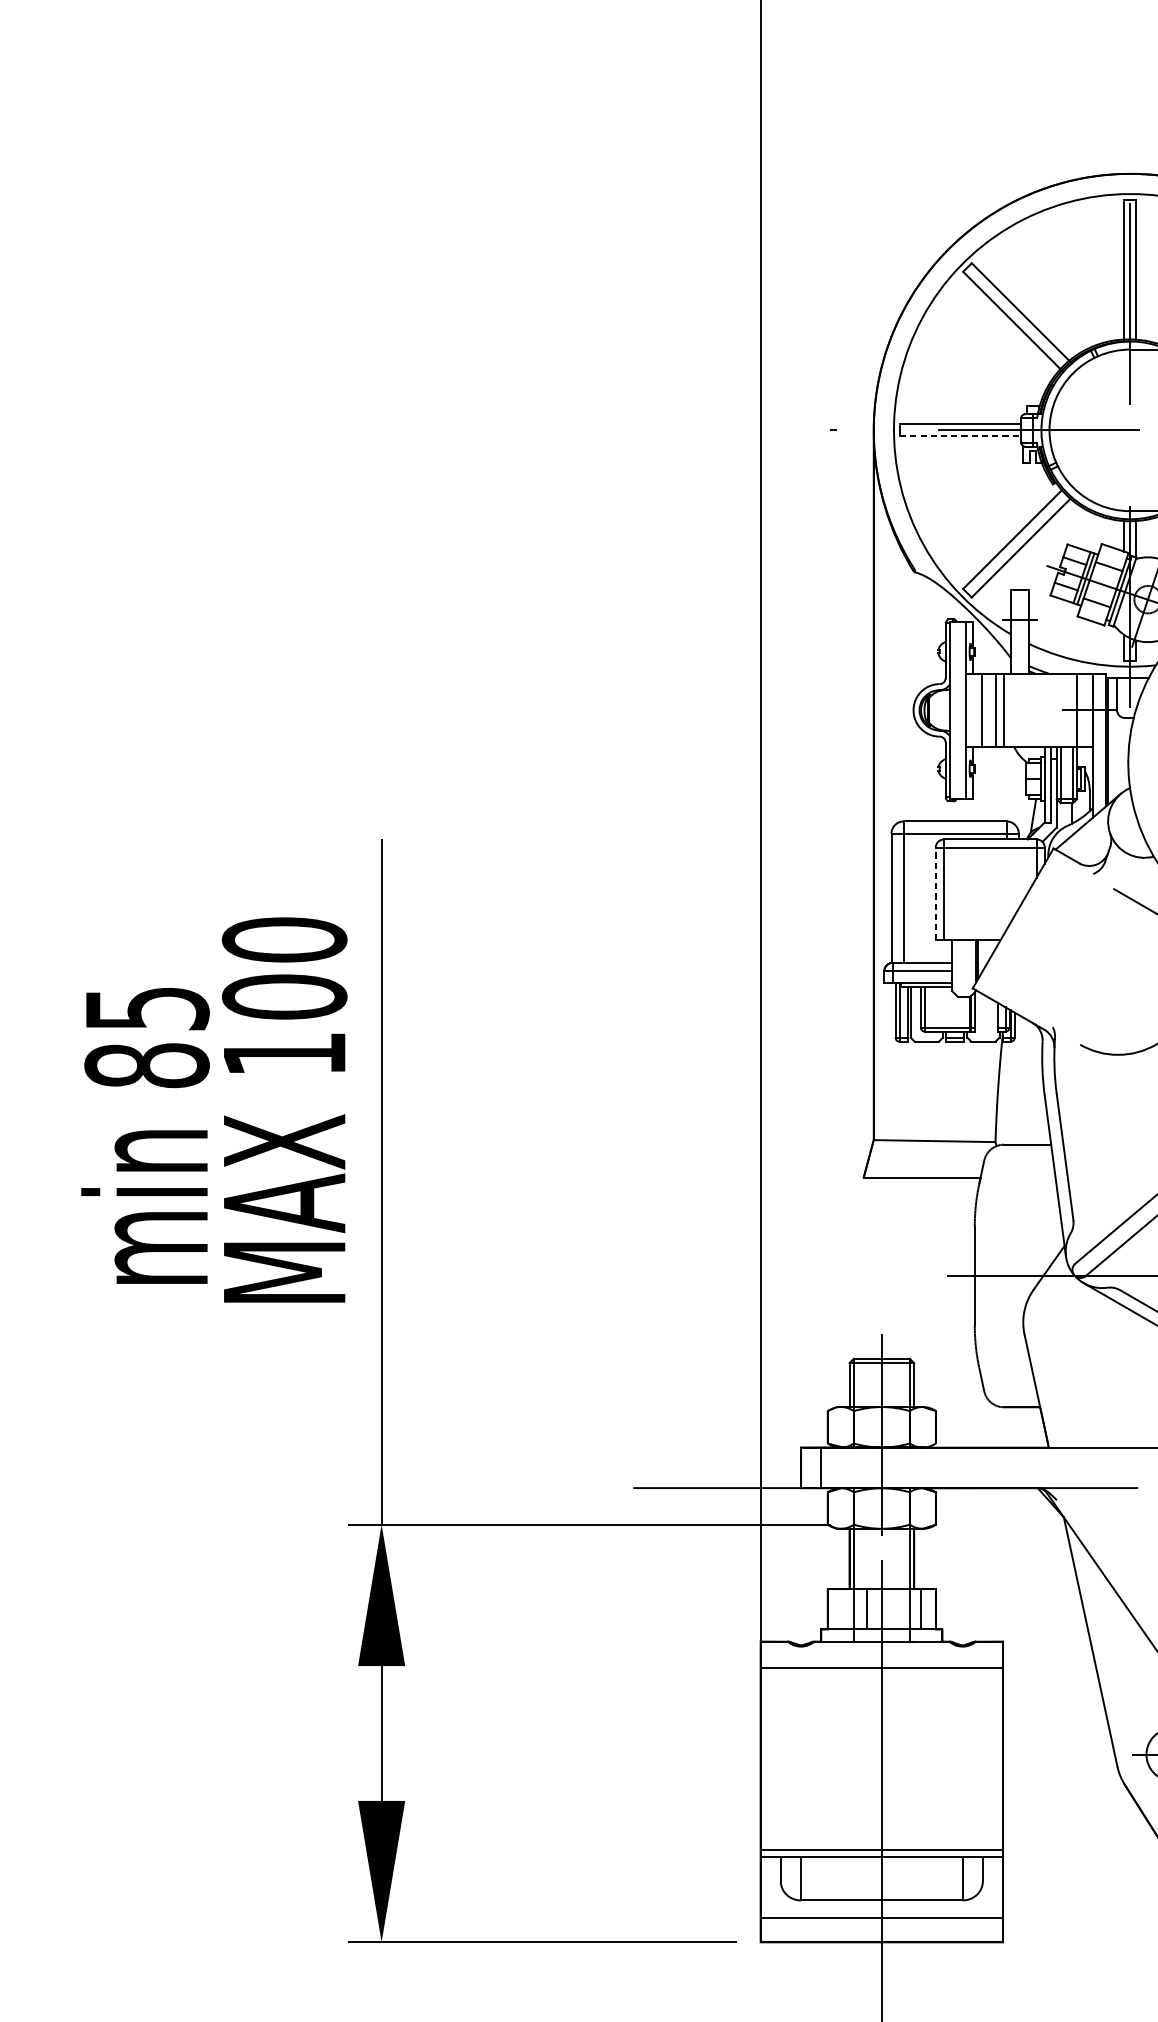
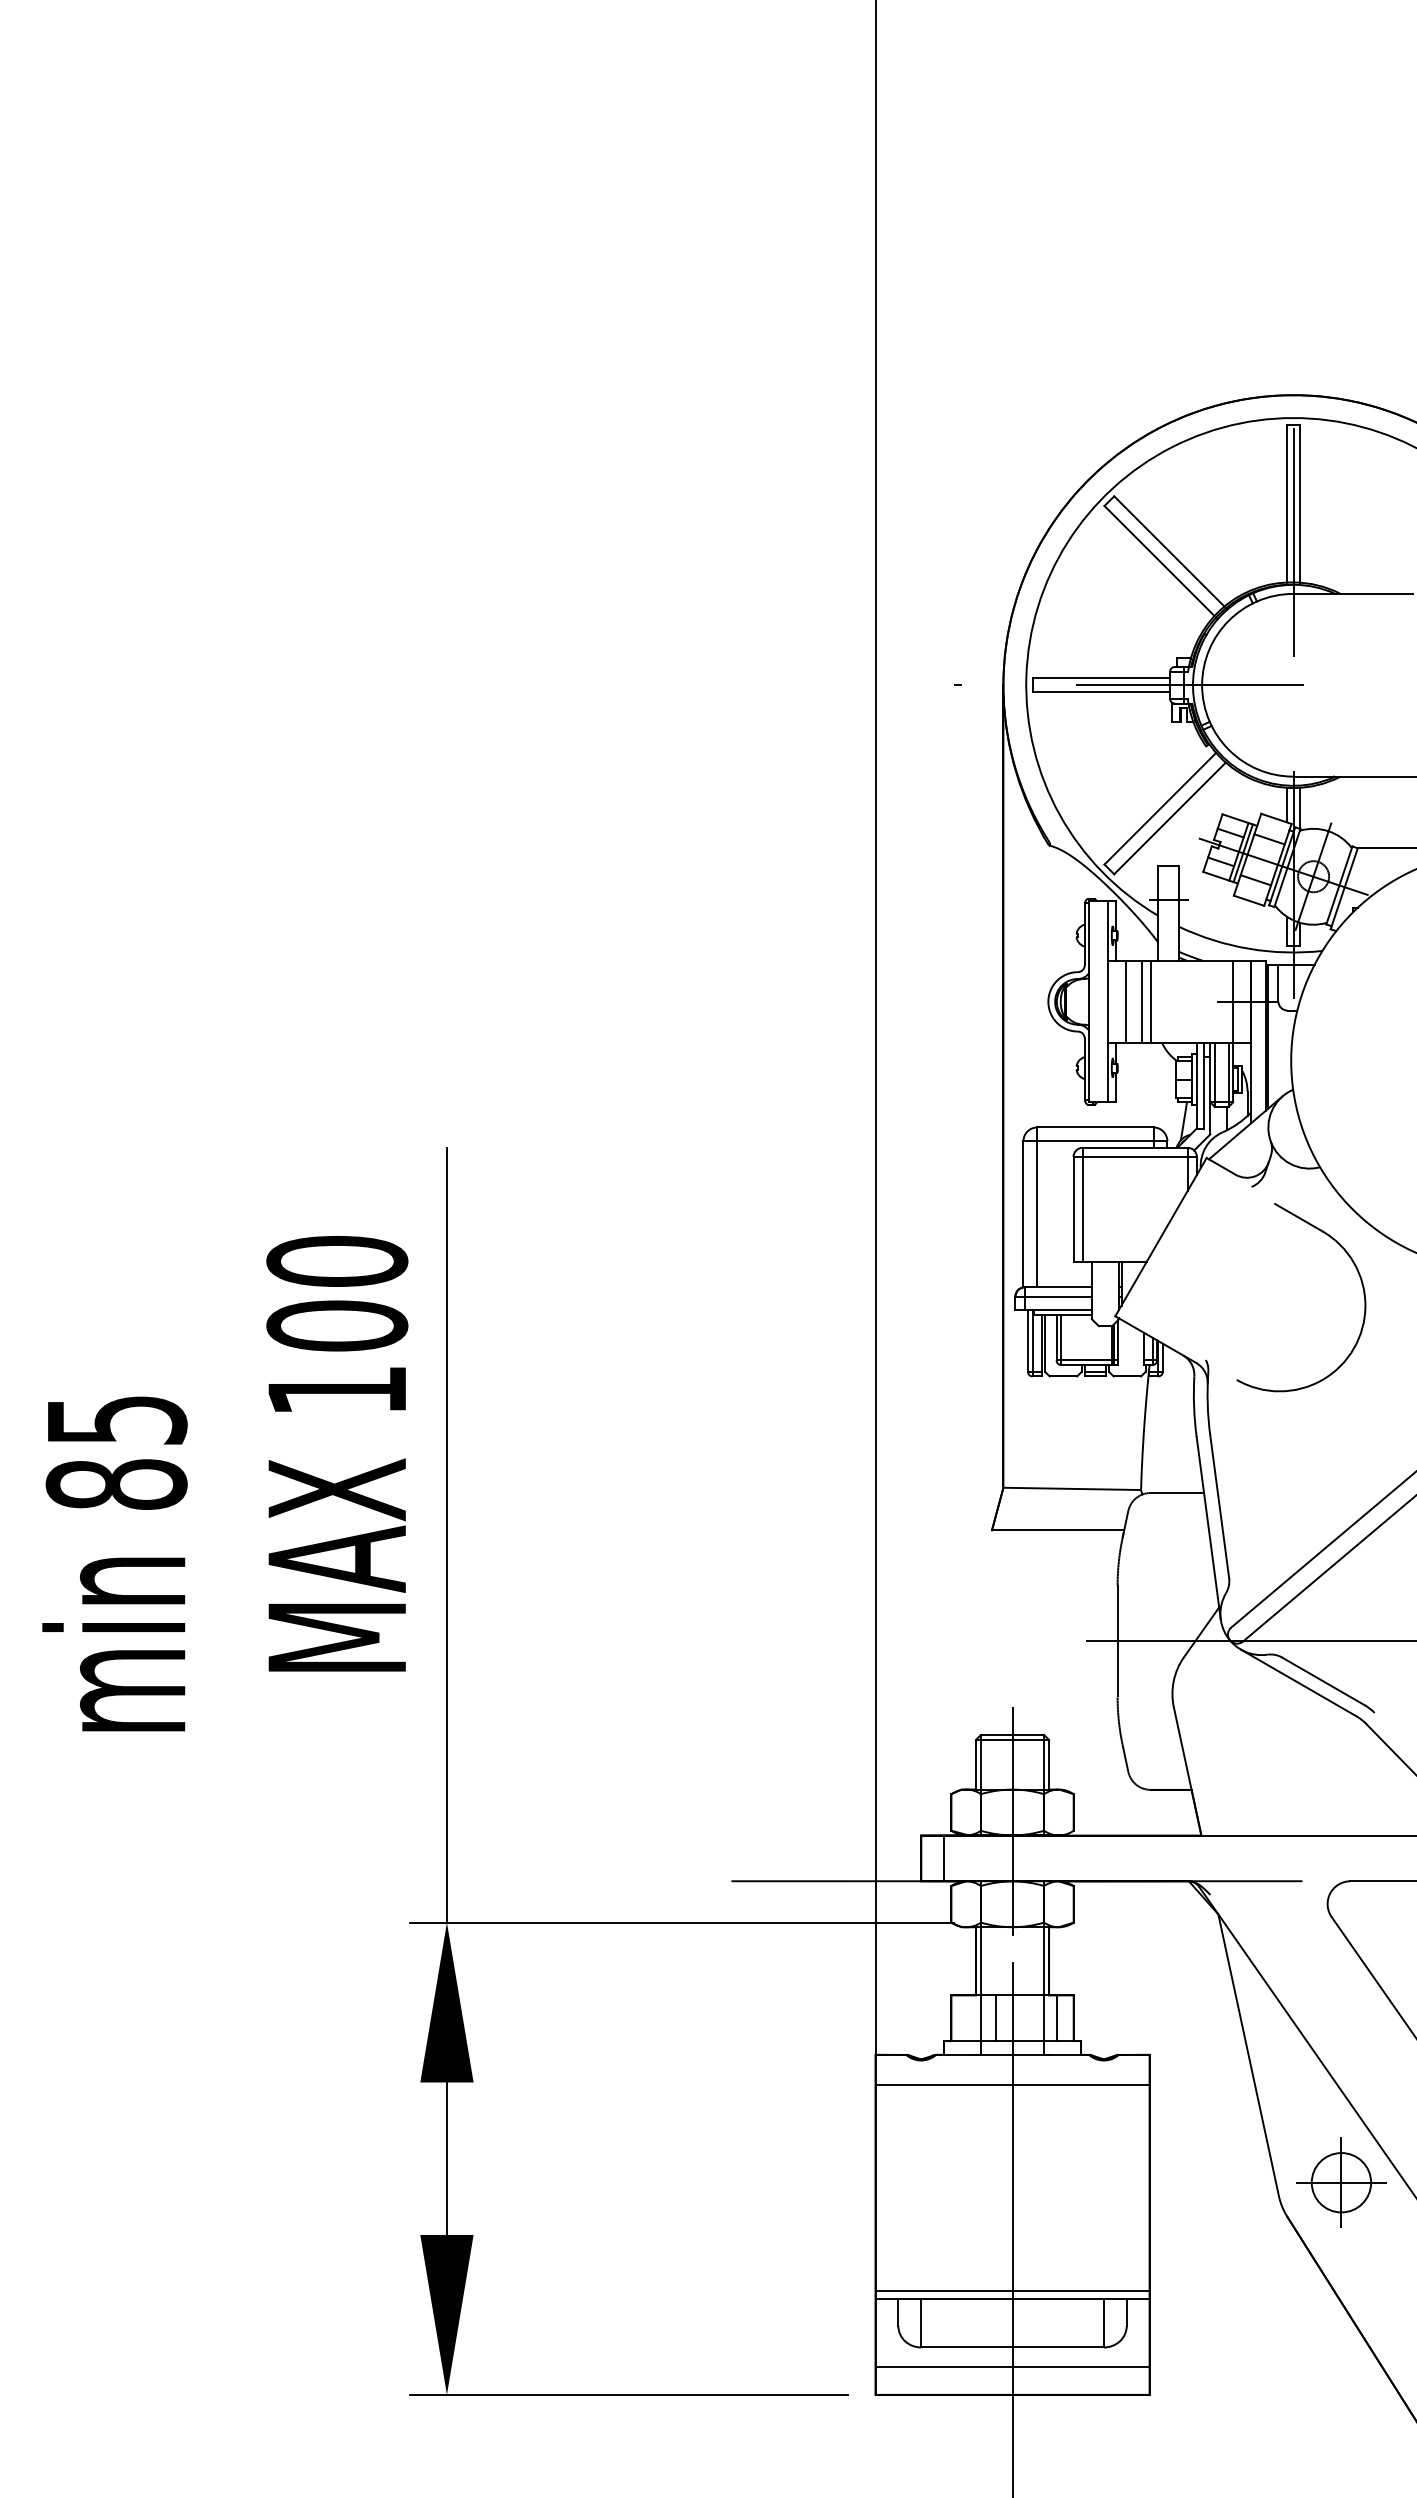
line: (960, 436) -> (1101, 692), dashed -> solid
line: (935, 894) -> (1073, 1209), dashed -> solid
text: (145, 1135) -> (114, 1563), moved

